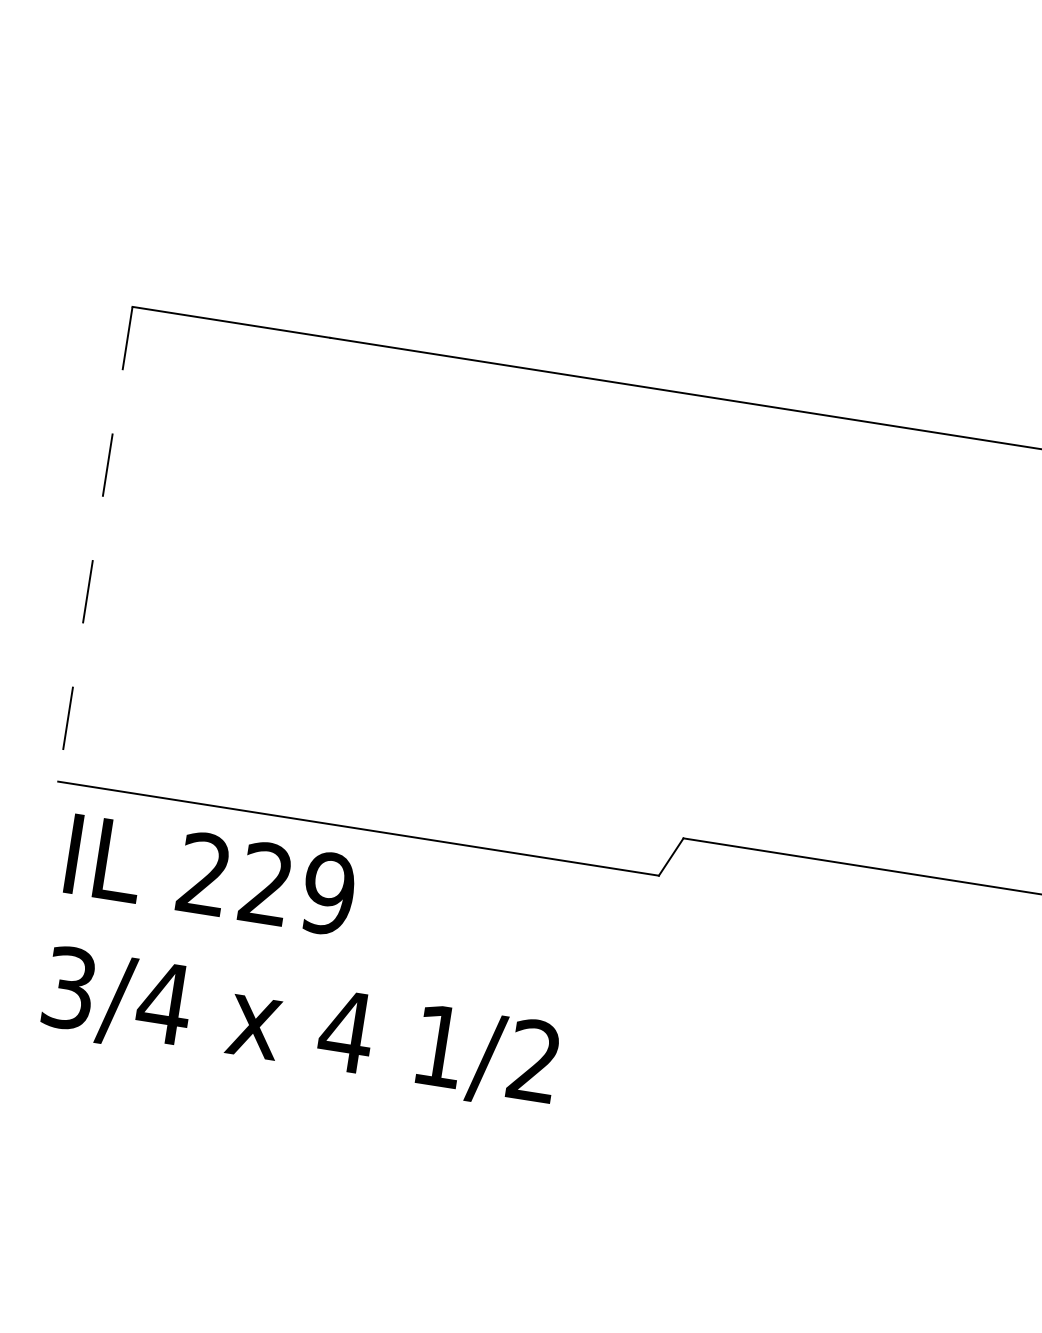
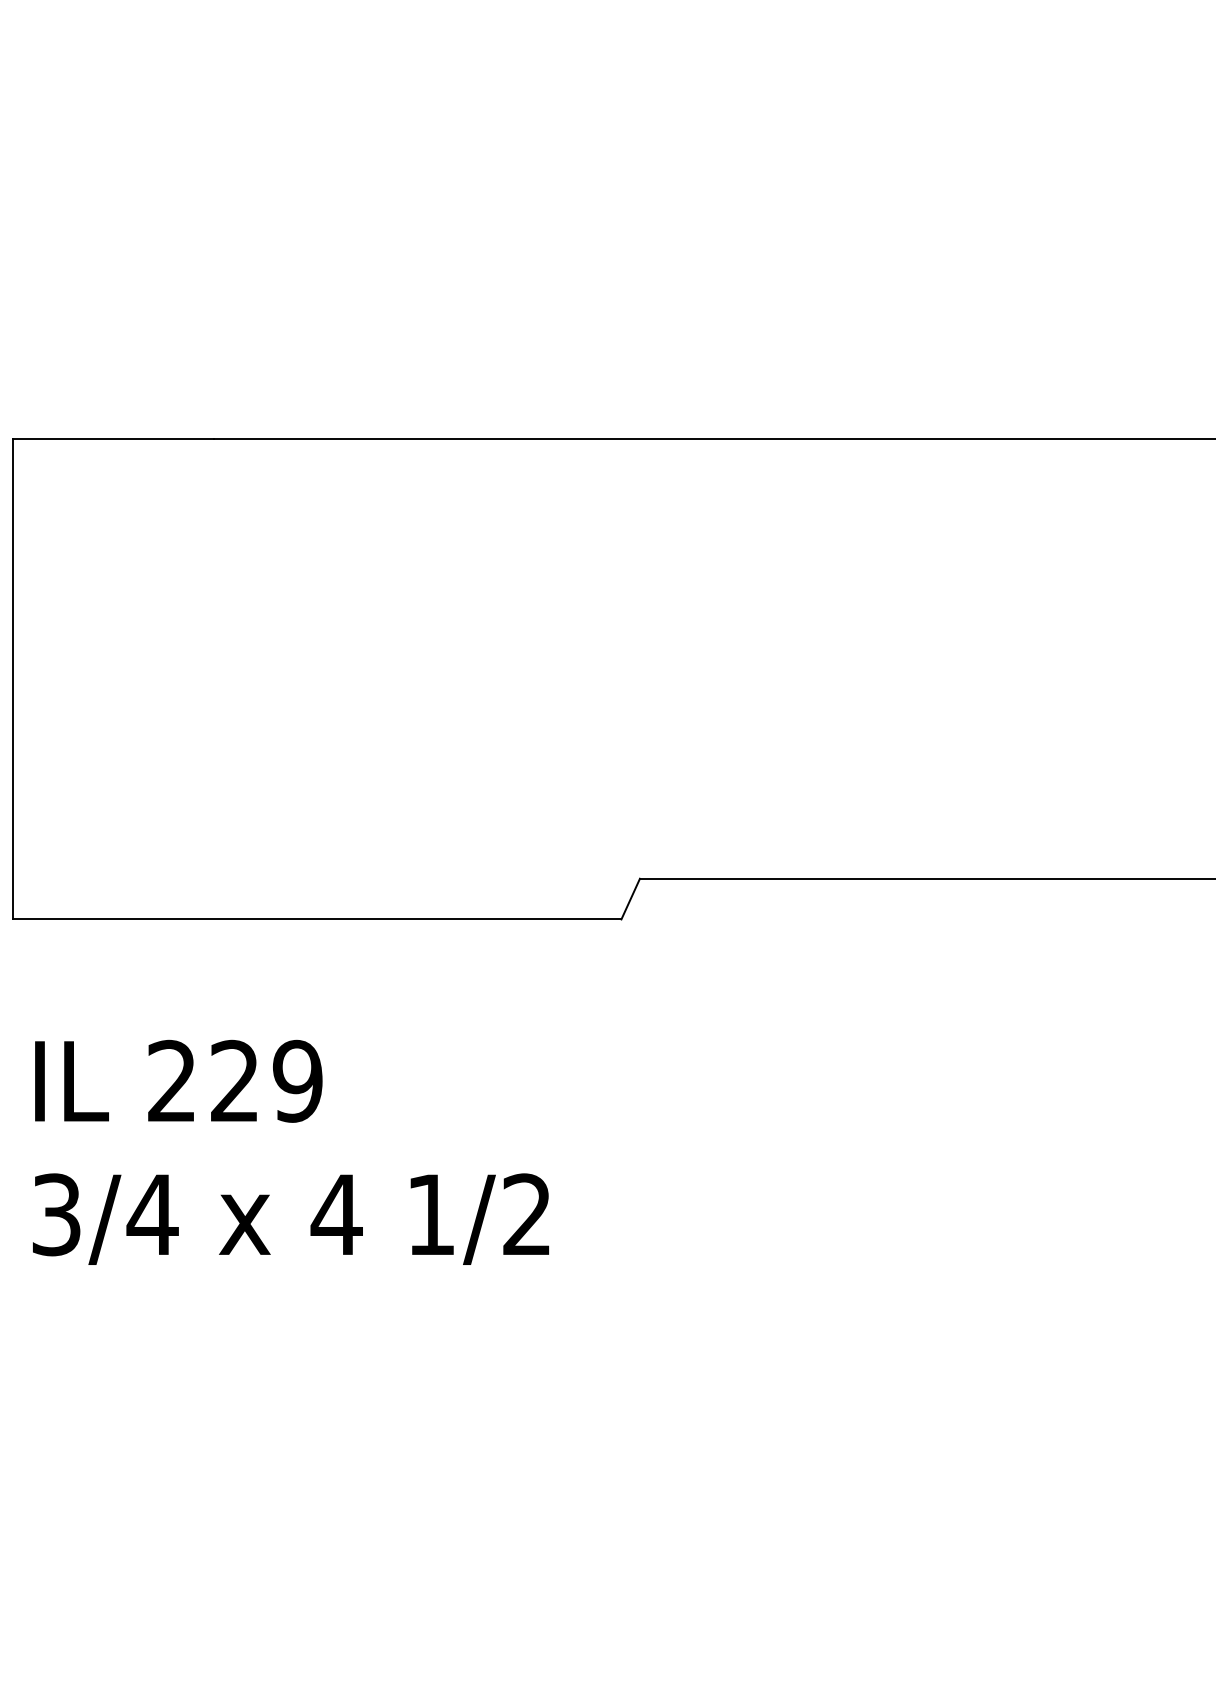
line: (95, 544) -> (13, 679), dashed -> solid
text: (310, 961) -> (290, 1151), moved

